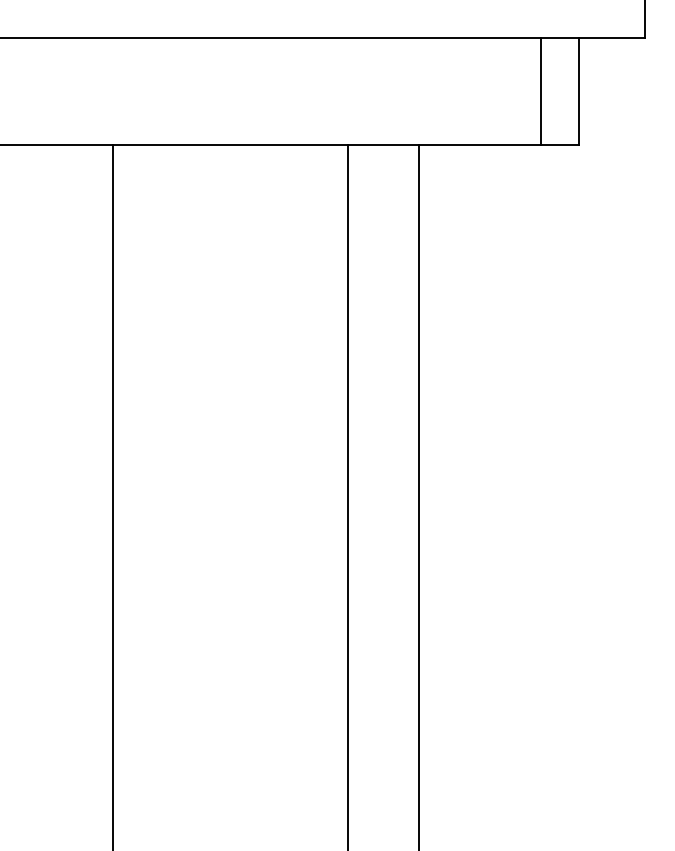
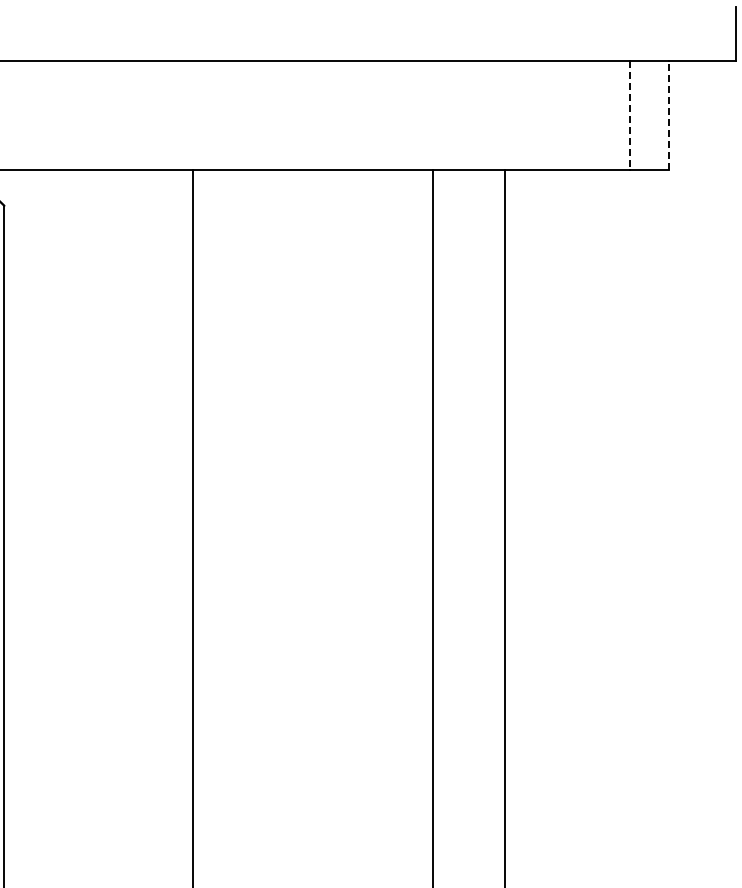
line: (578, 90) -> (668, 114), solid -> dashed
line: (541, 91) -> (630, 115), solid -> dashed

